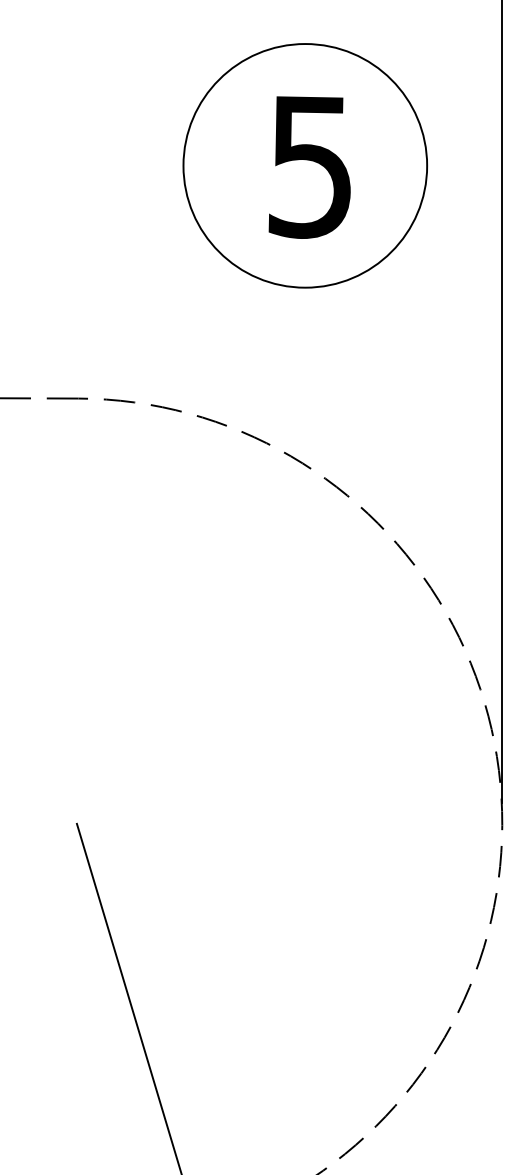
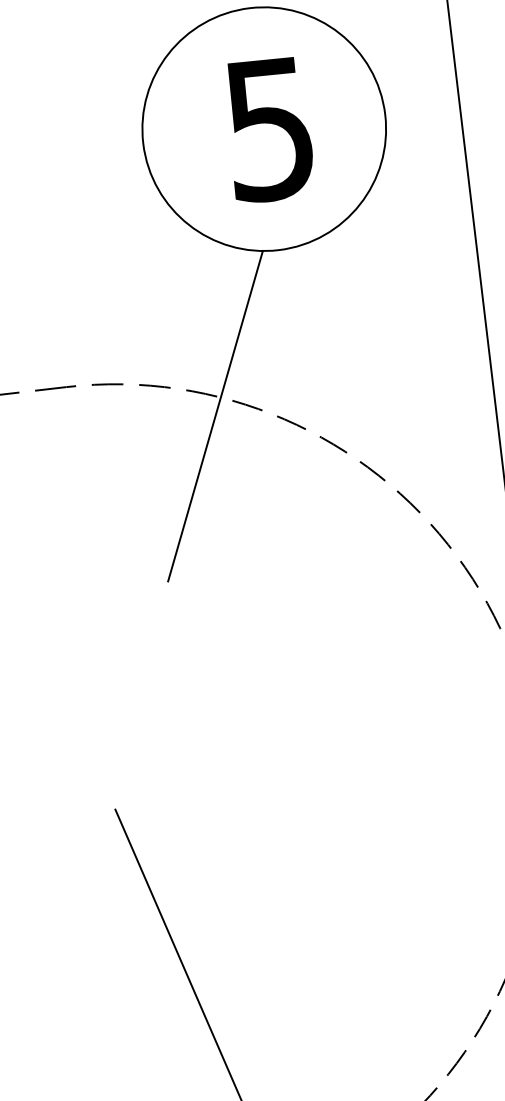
line: (222, 444) -> (215, 415), added

